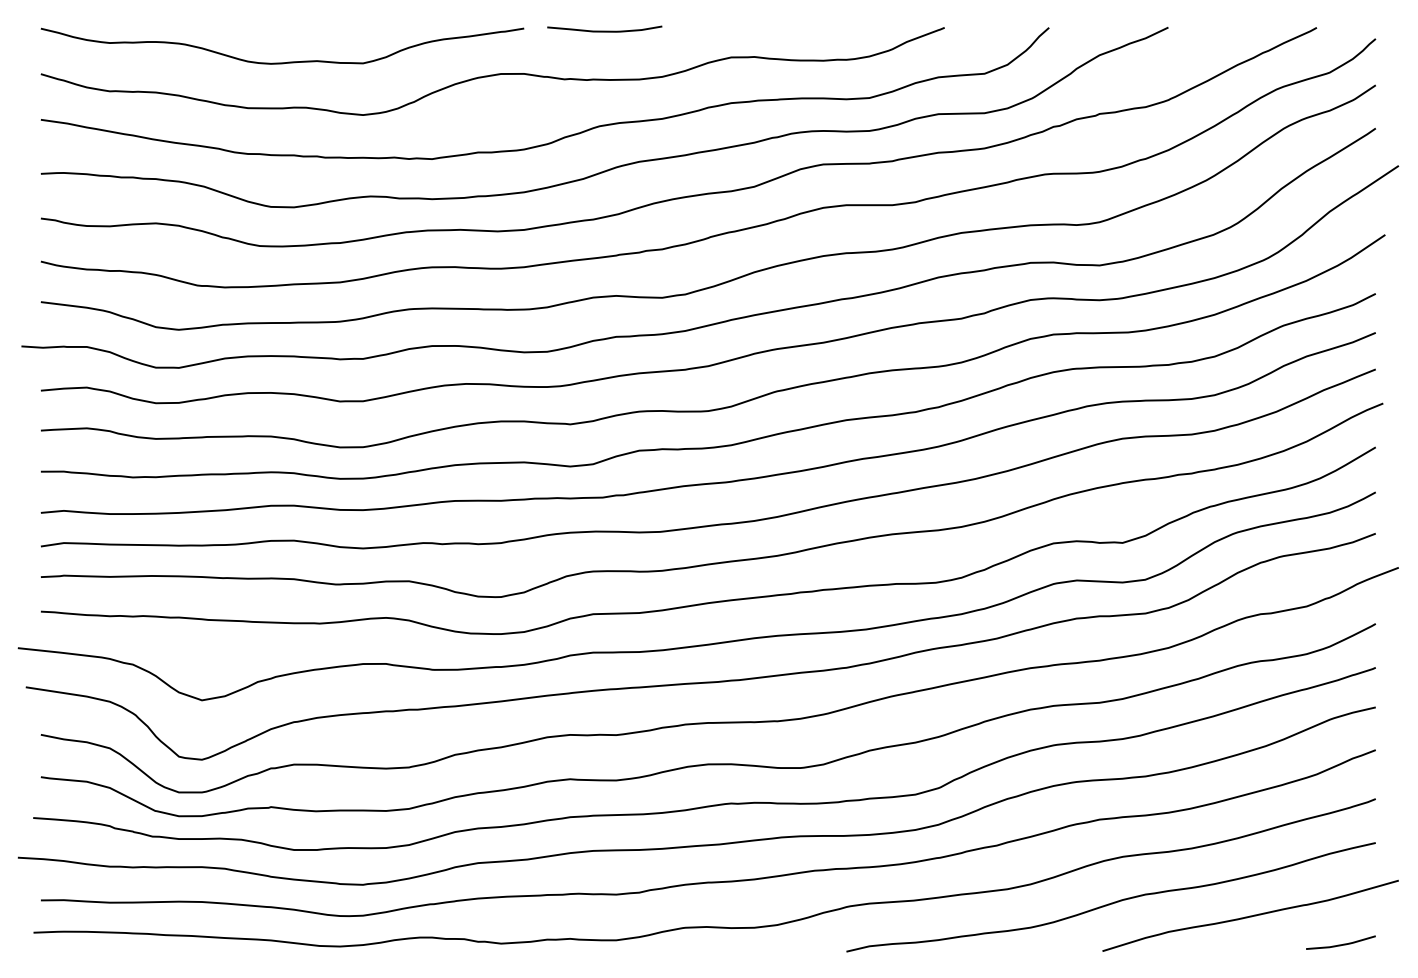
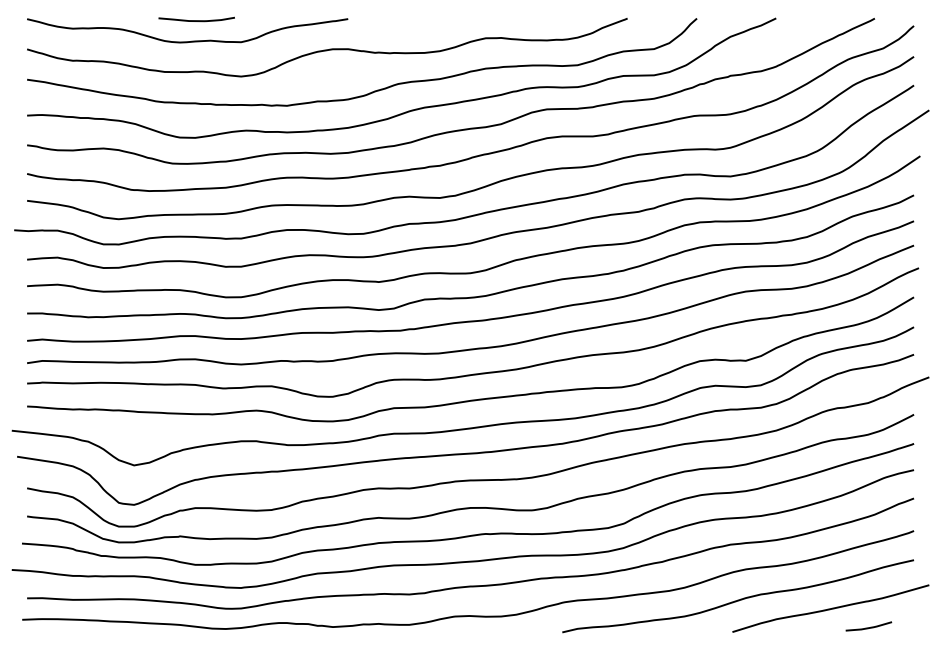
curve: (604, 30) -> (196, 20), moved
line: (1340, 944) -> (868, 627), moved

